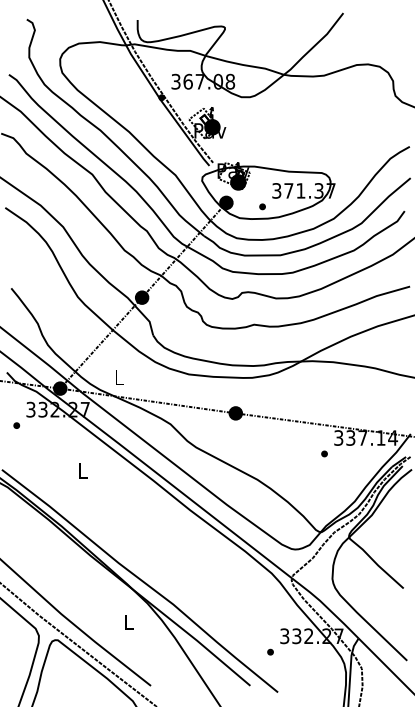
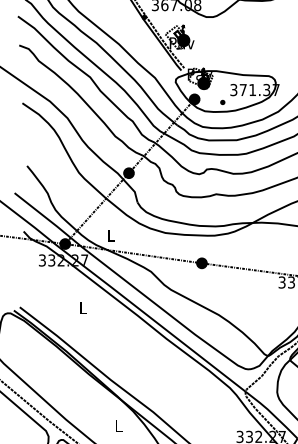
part: (16, 425) -> (31, 272), removed
part: (324, 453) -> (271, 294), removed

